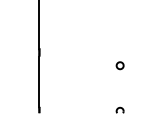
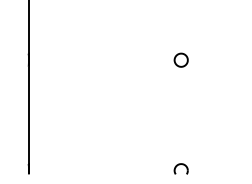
part: (119, 65) -> (179, 59), moved

